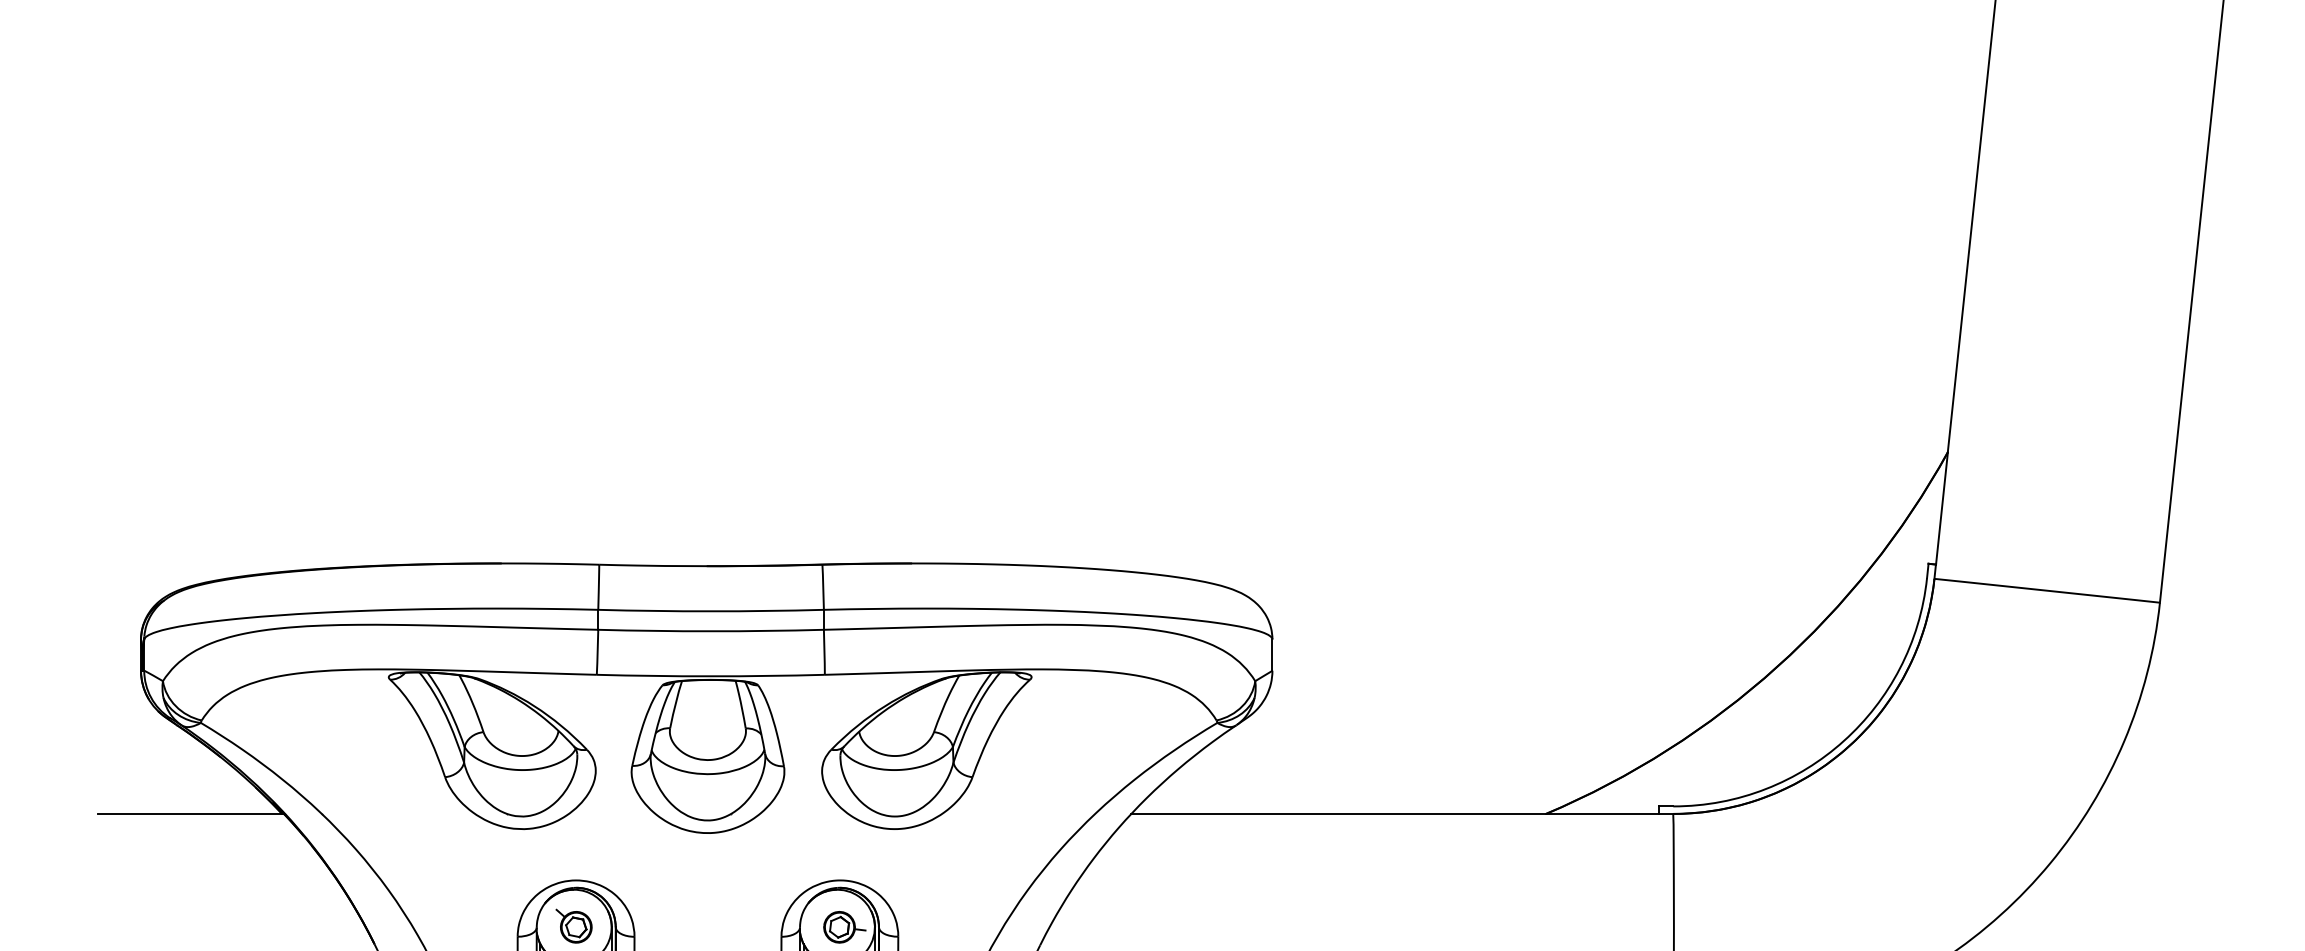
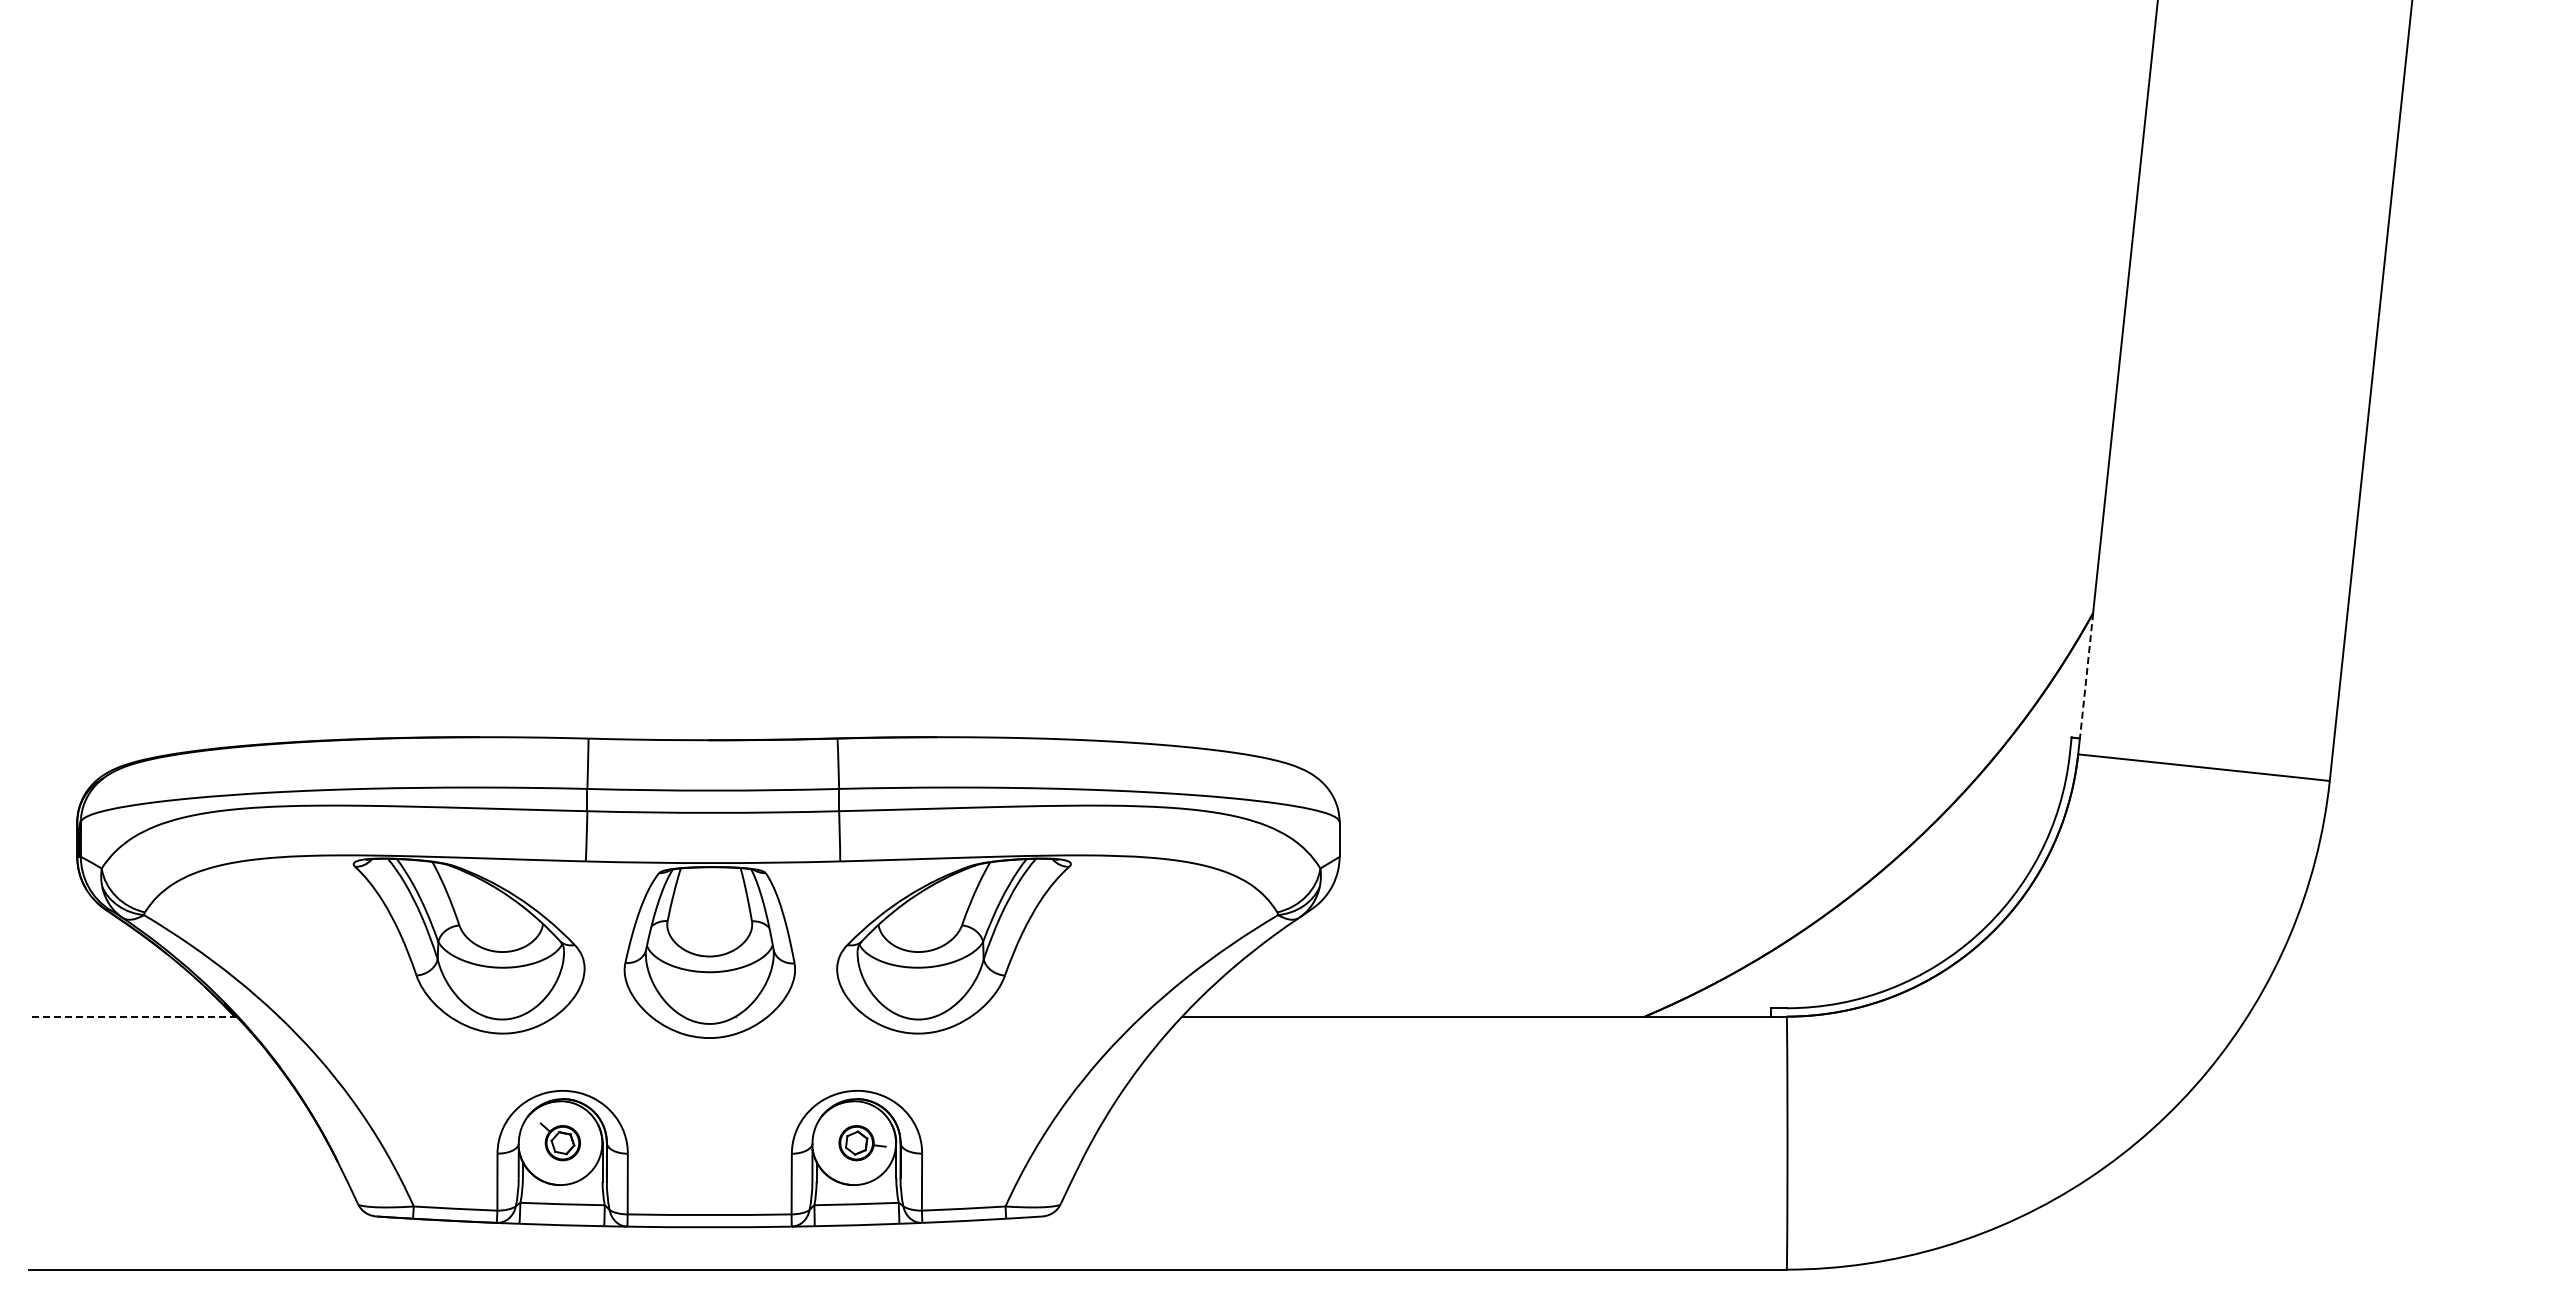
line: (1941, 508) -> (2086, 675), solid -> dashed
line: (190, 813) -> (132, 1016), solid -> dashed

